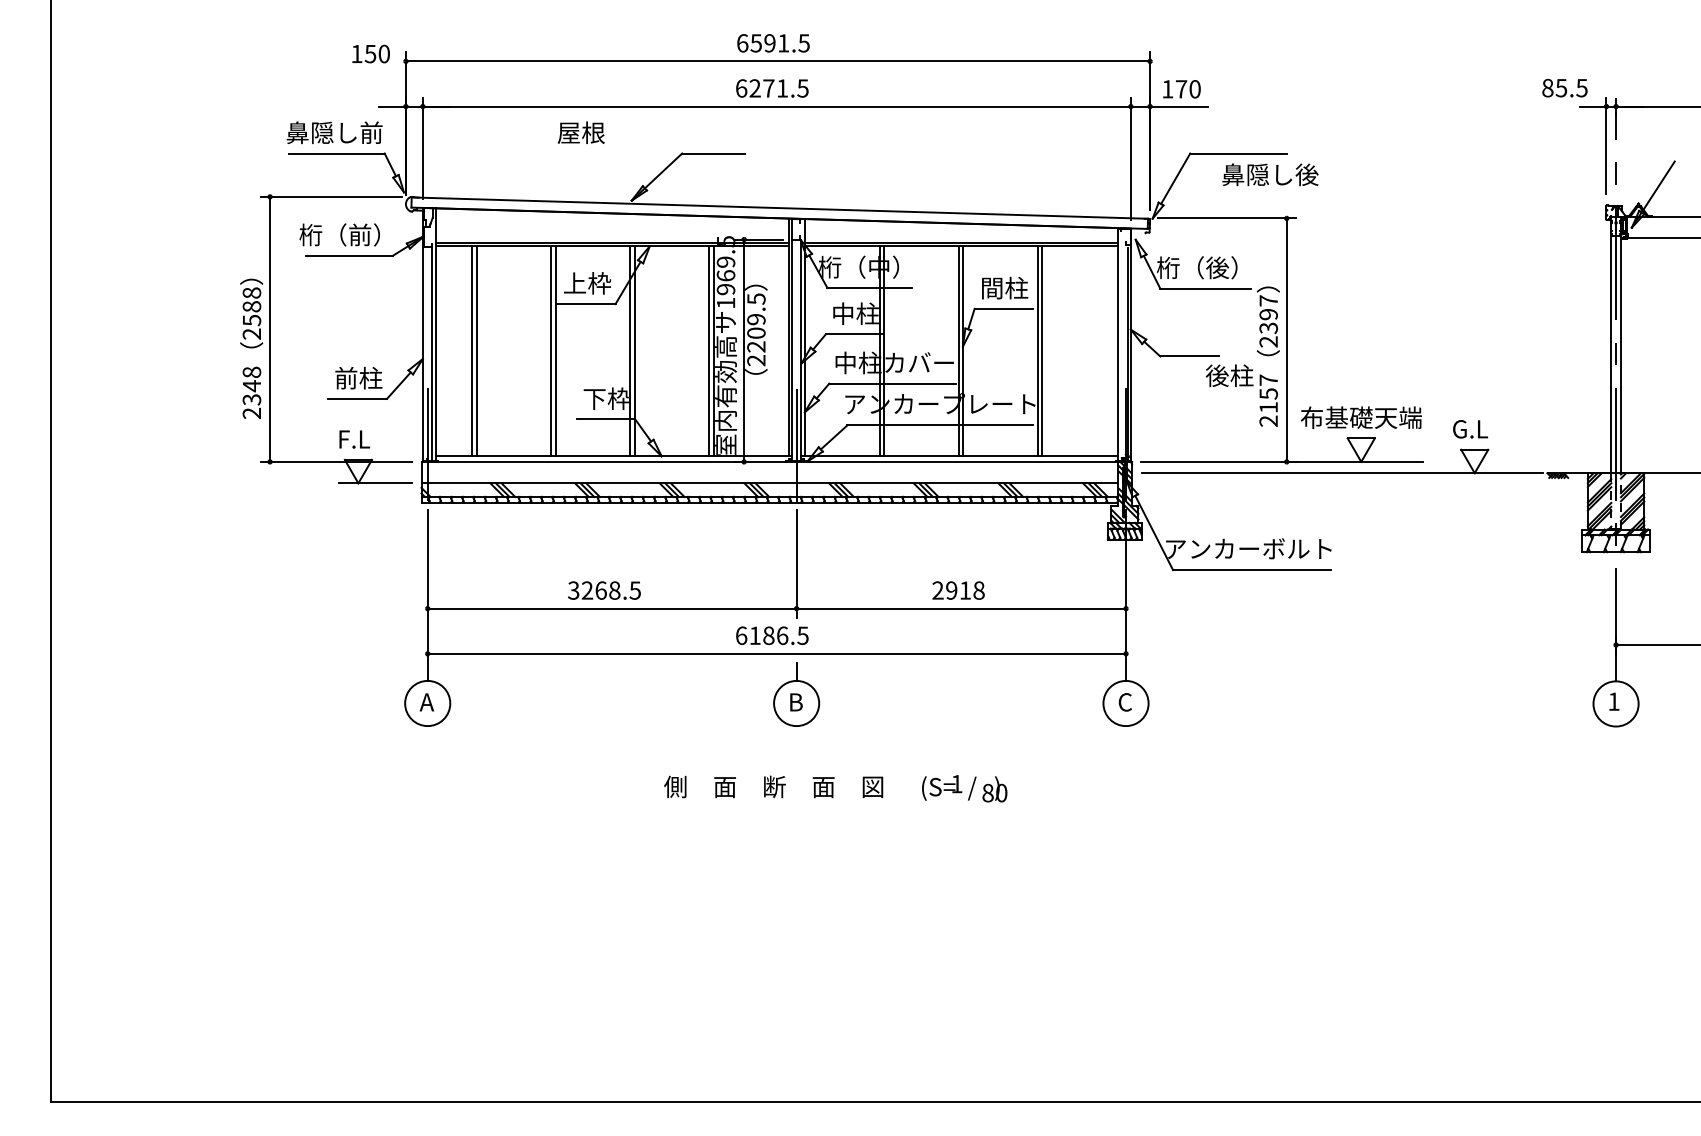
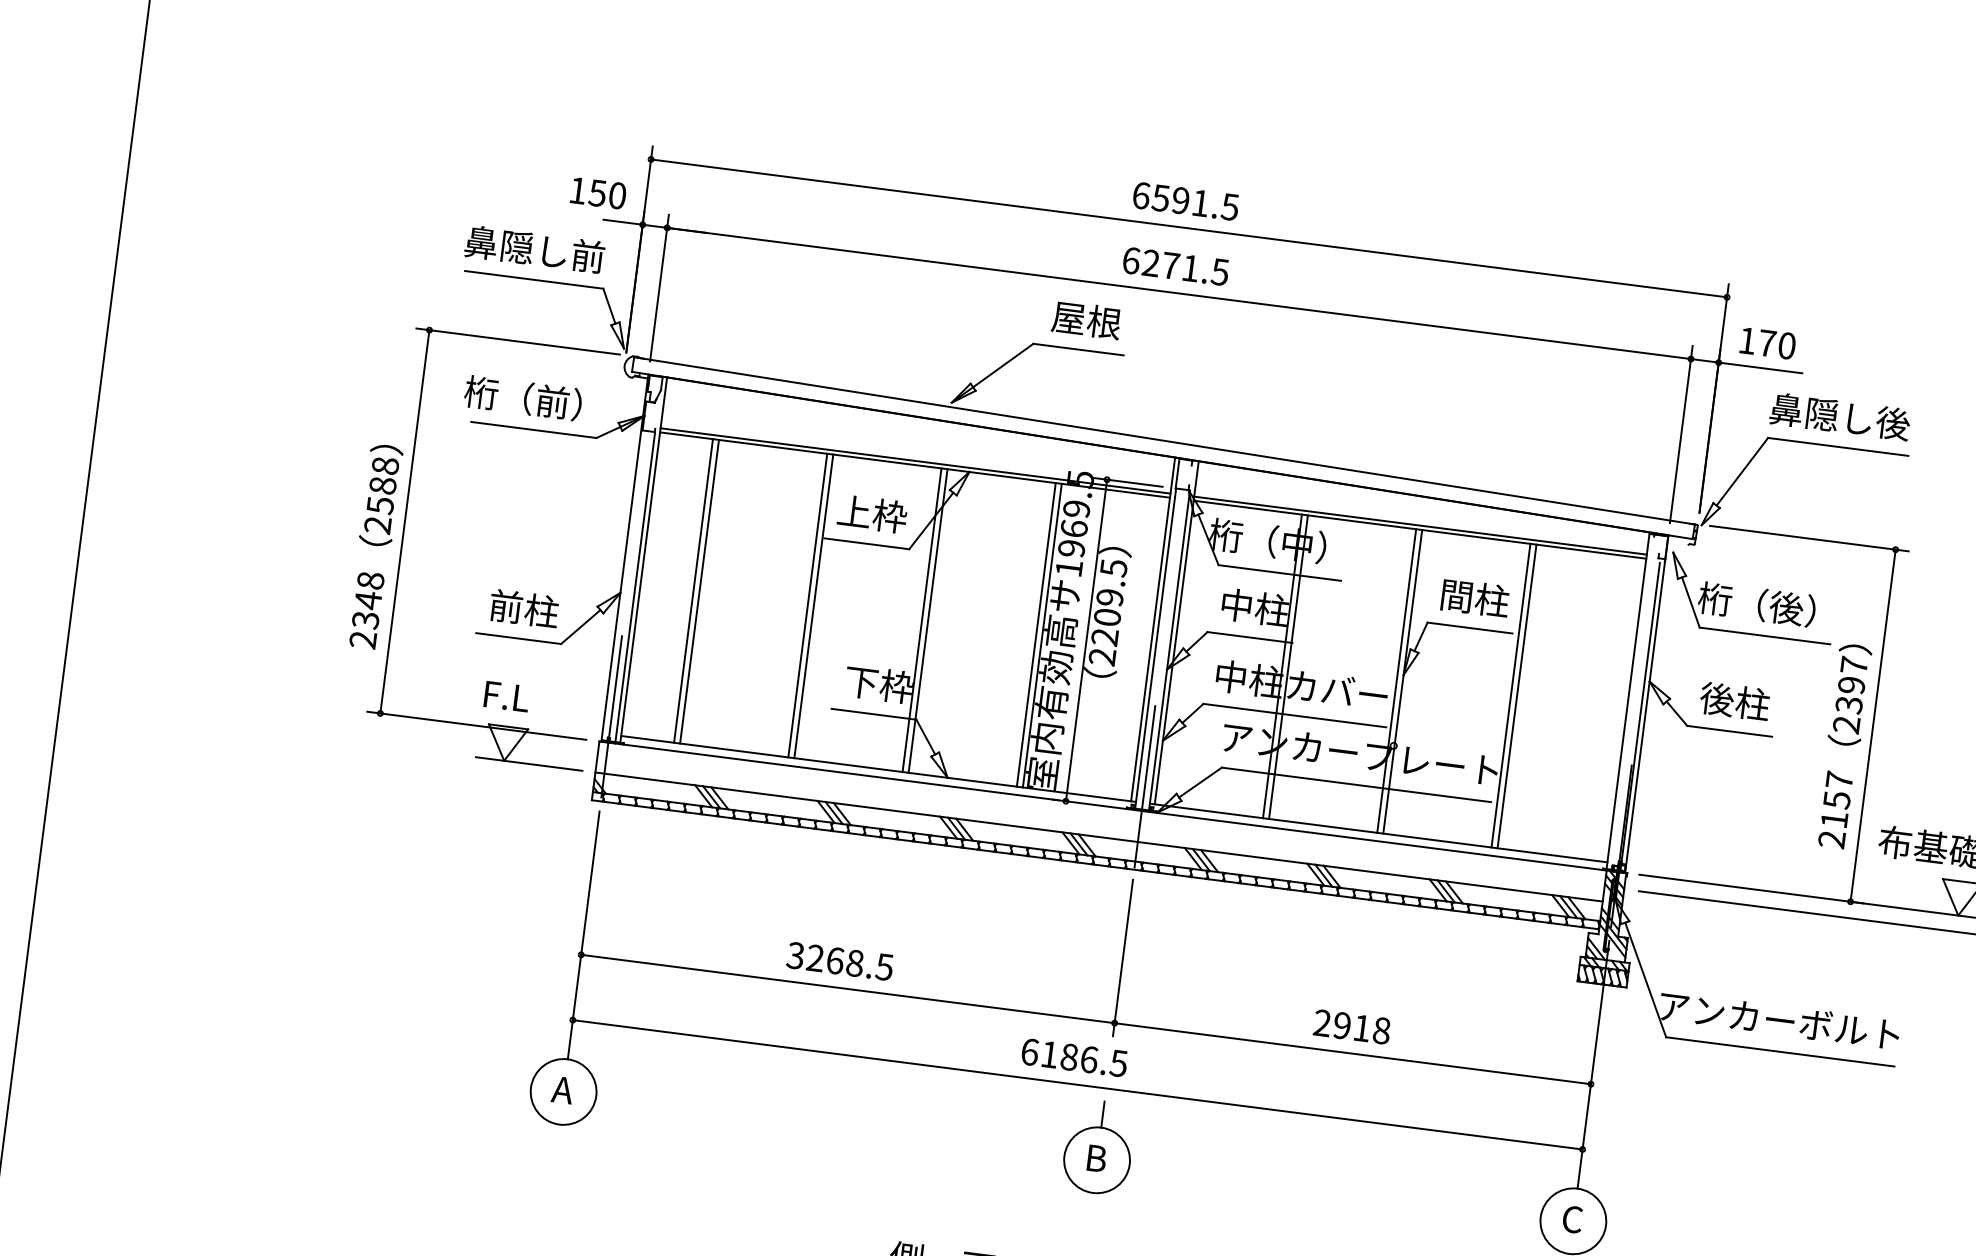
text: (370, 53) -> (597, 192), moved
text: (580, 132) -> (1085, 319), moved
text: (1270, 174) -> (1840, 416), moved
text: (1229, 375) -> (1734, 701), moved

